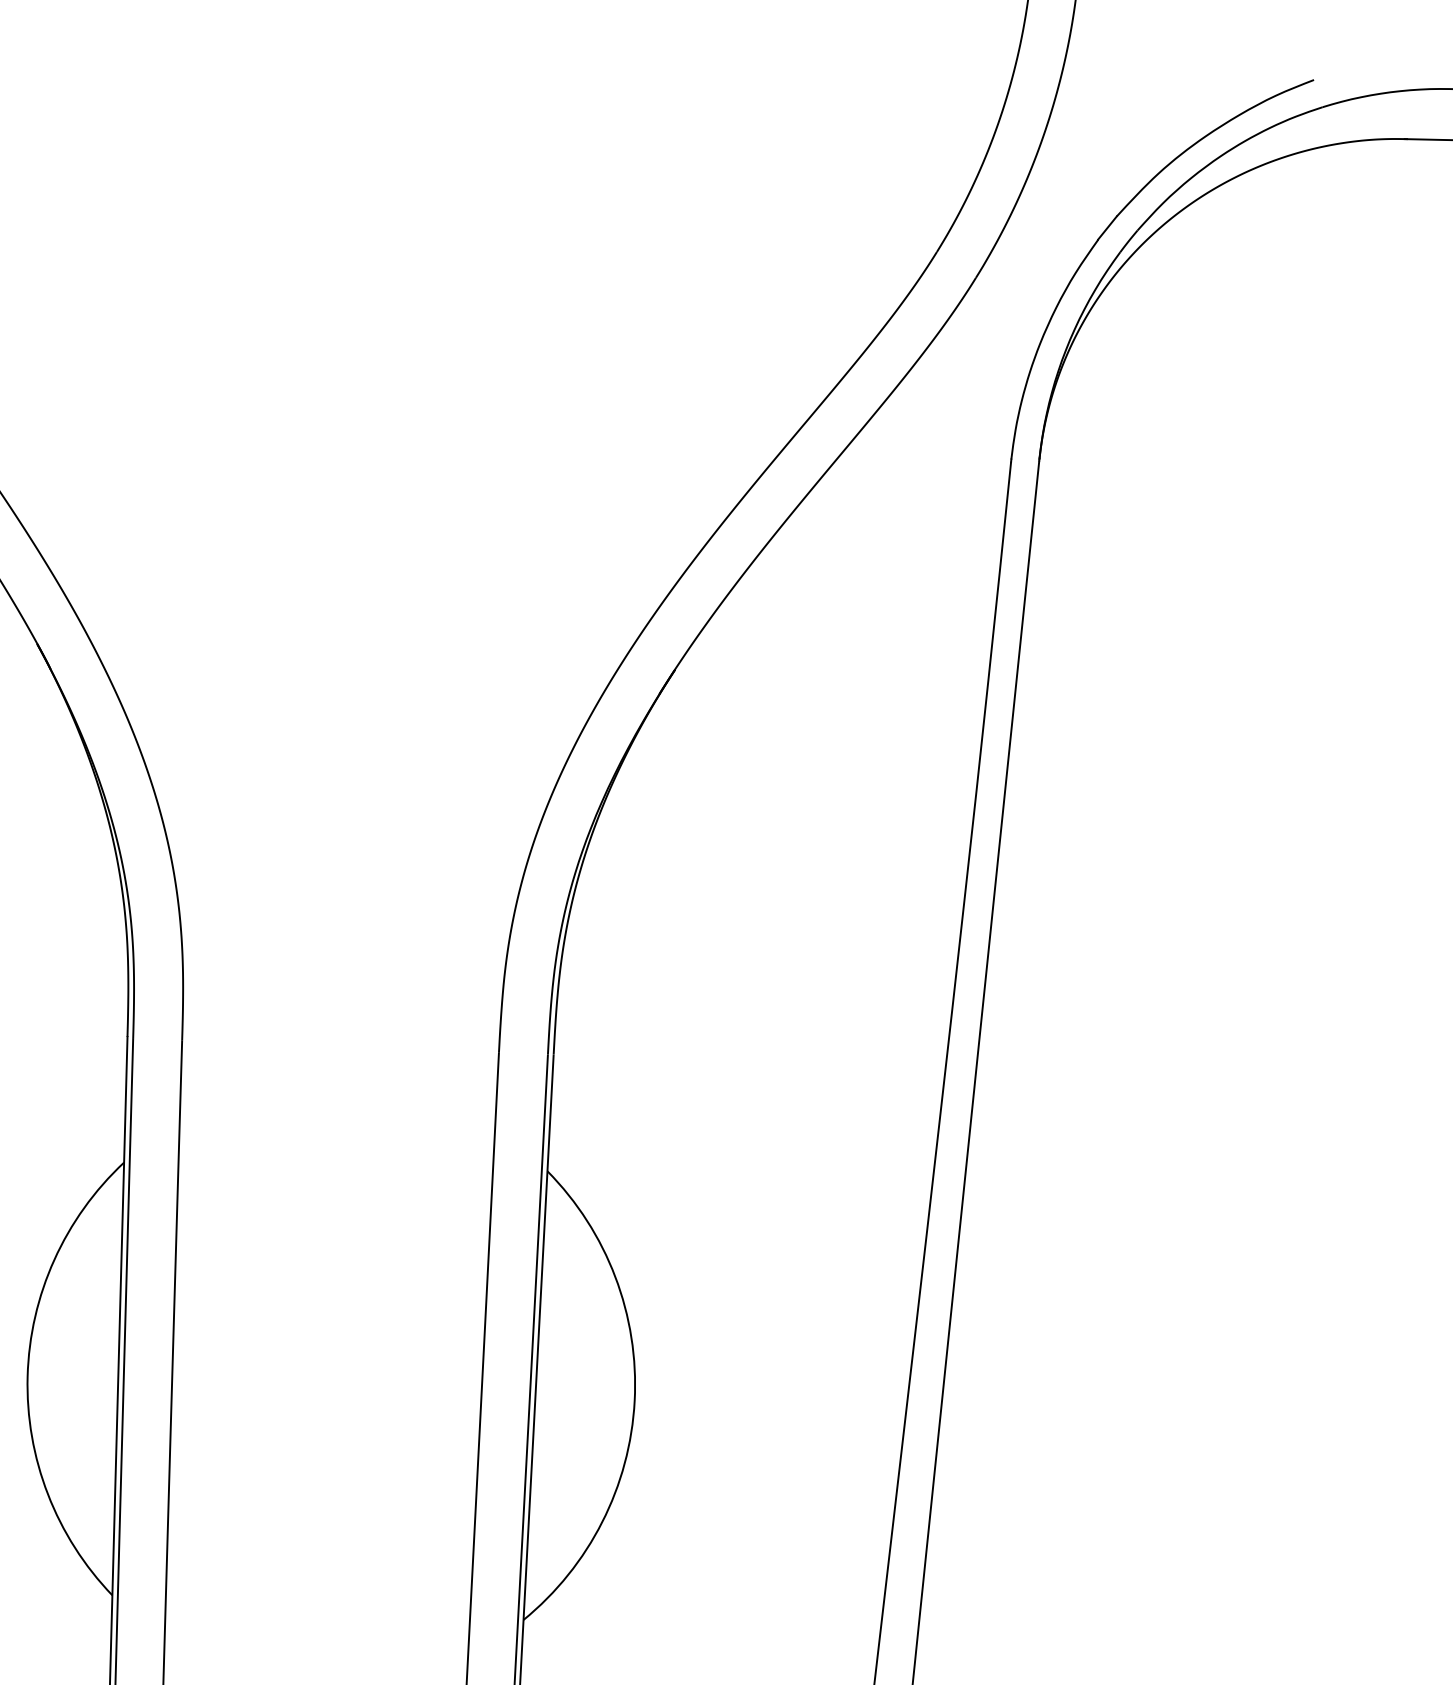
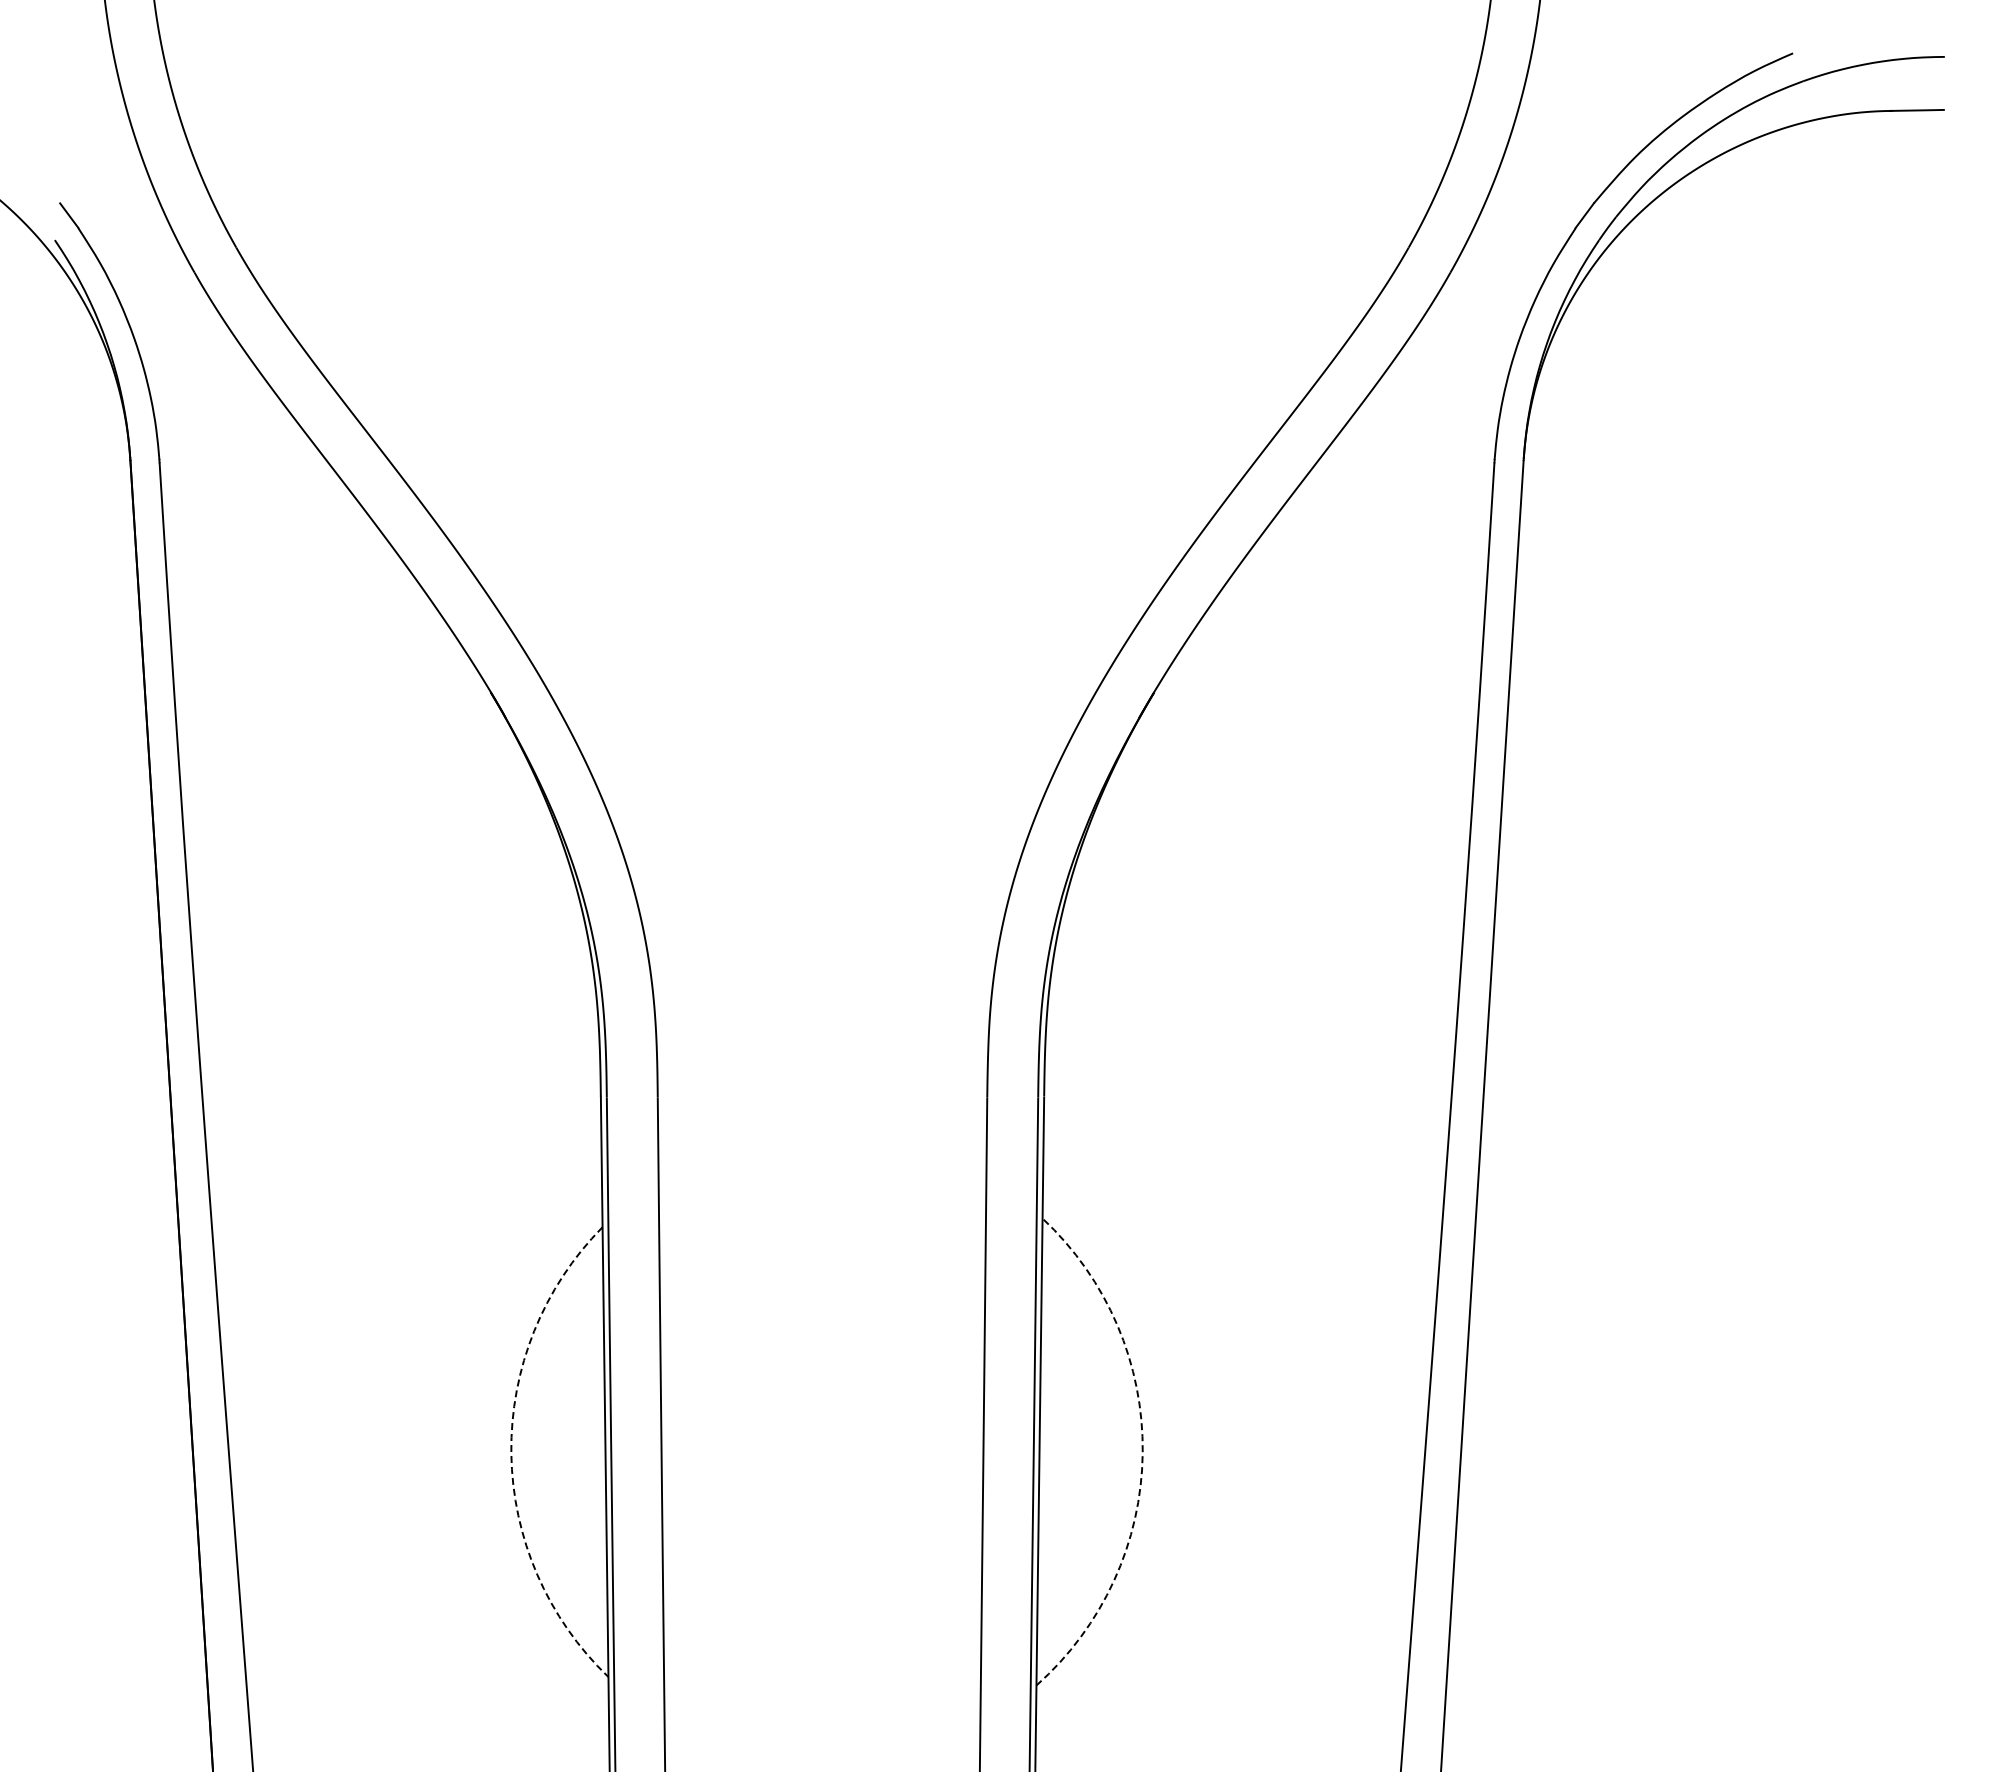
arc: (27, 1376) -> (511, 1453), solid -> dashed
arc: (634, 1401) -> (1142, 1453), solid -> dashed

